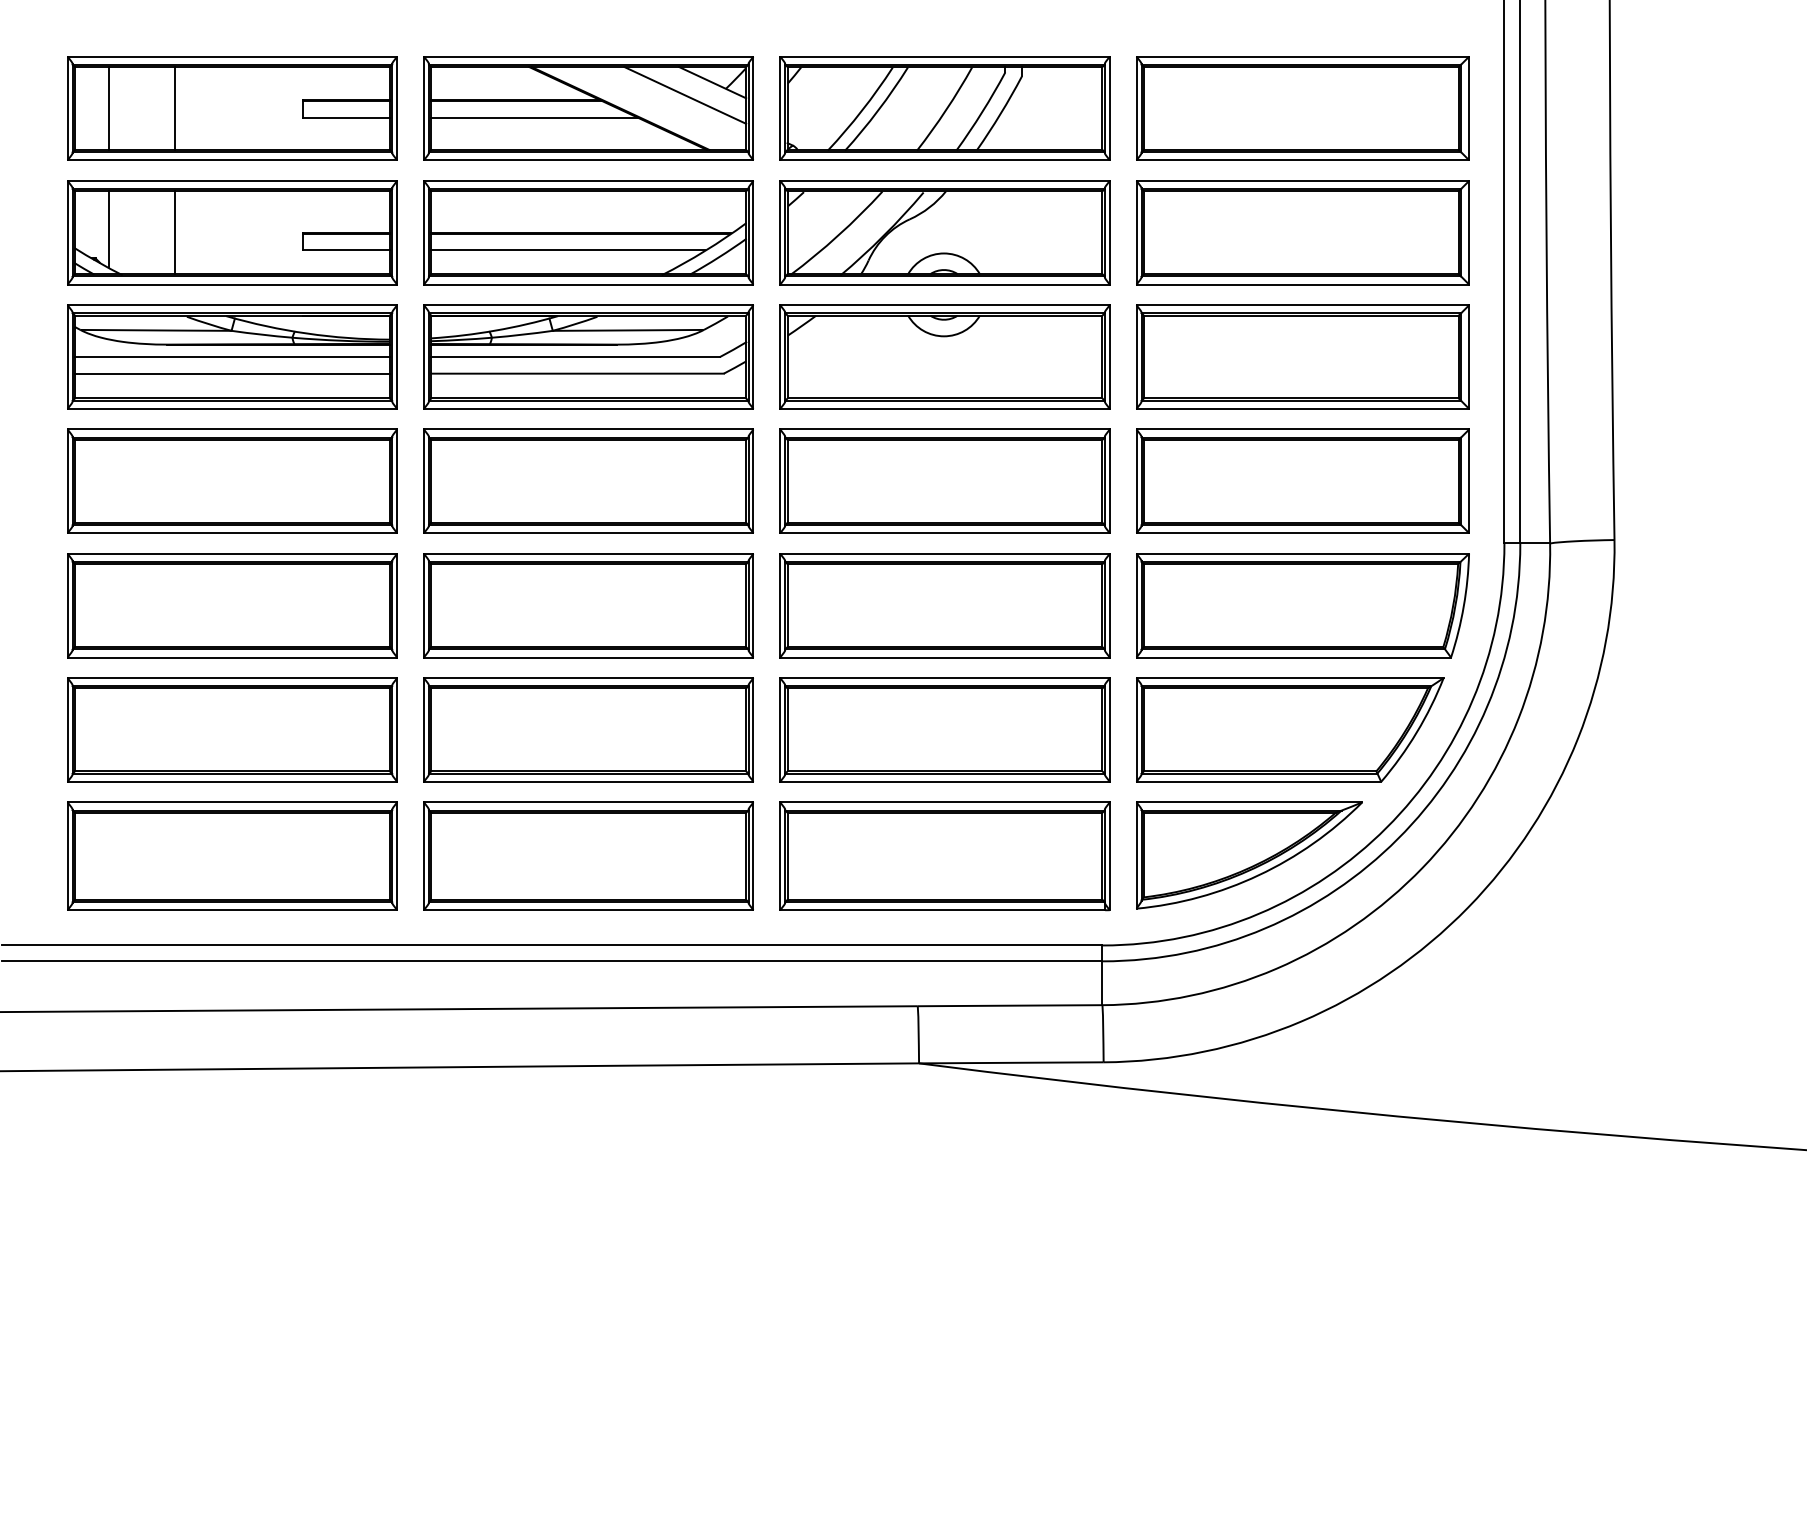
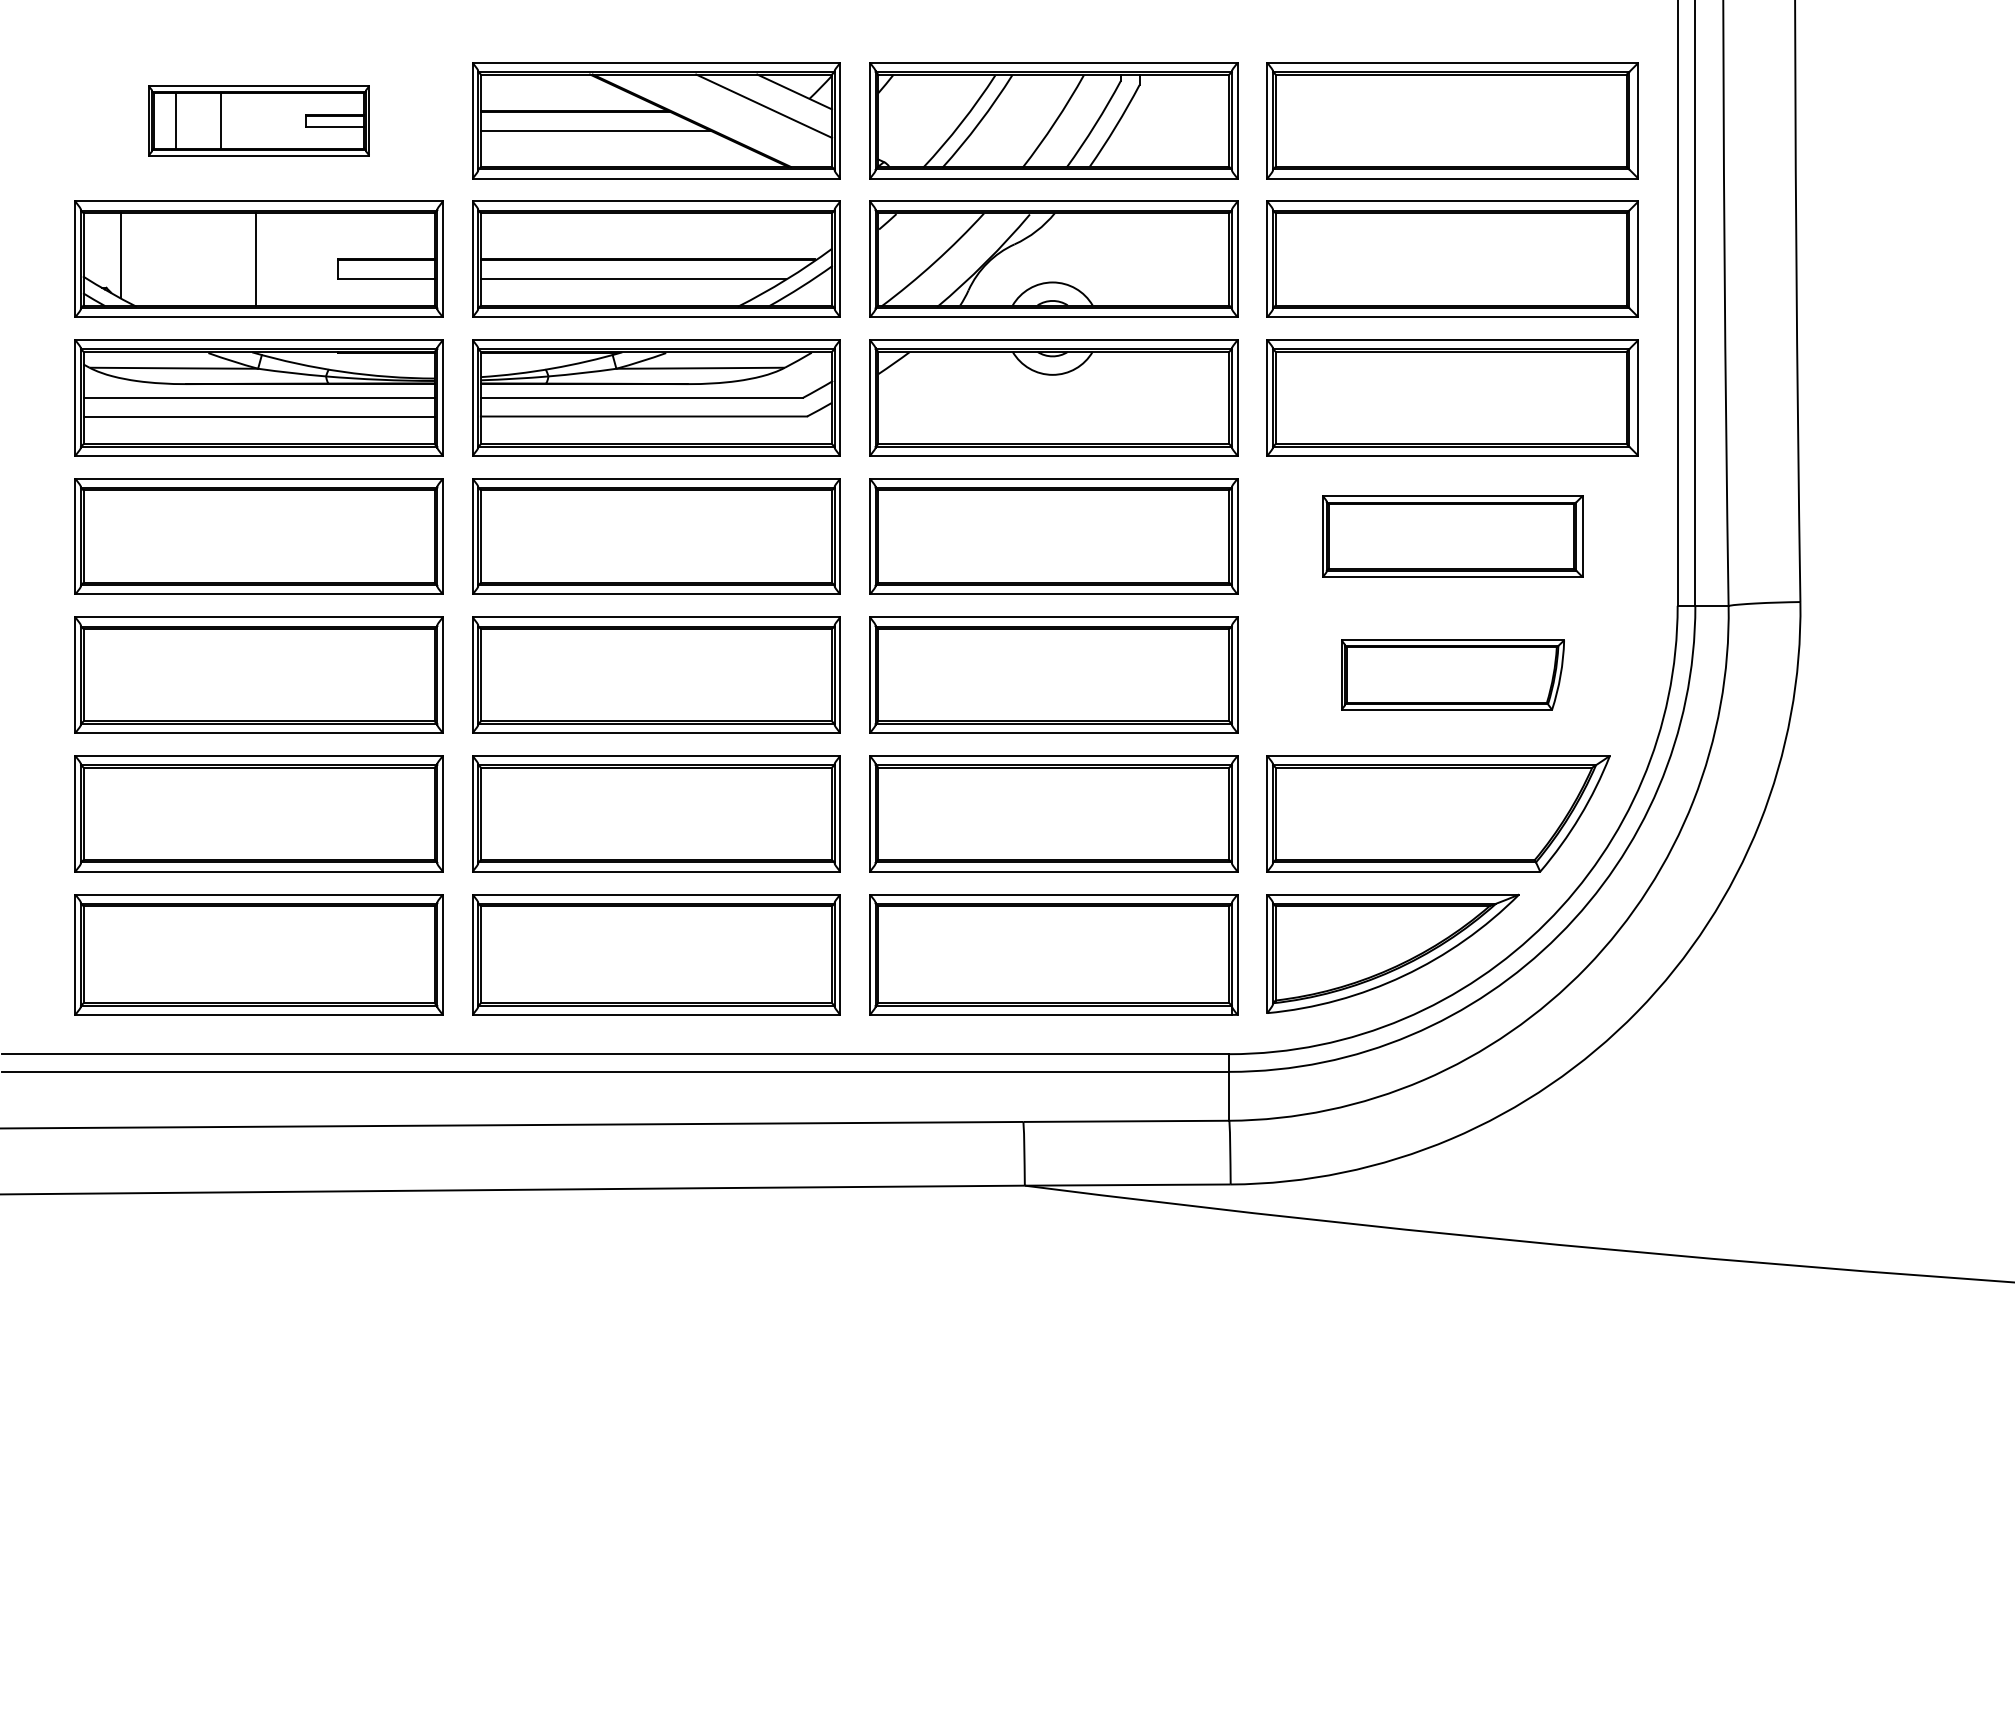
part: (231, 108) -> (258, 120), size x0.6
line: (175, 232) -> (256, 259), moved
part: (1302, 481) -> (1452, 536), size x0.7
part: (1302, 605) -> (1452, 674), size x0.6

